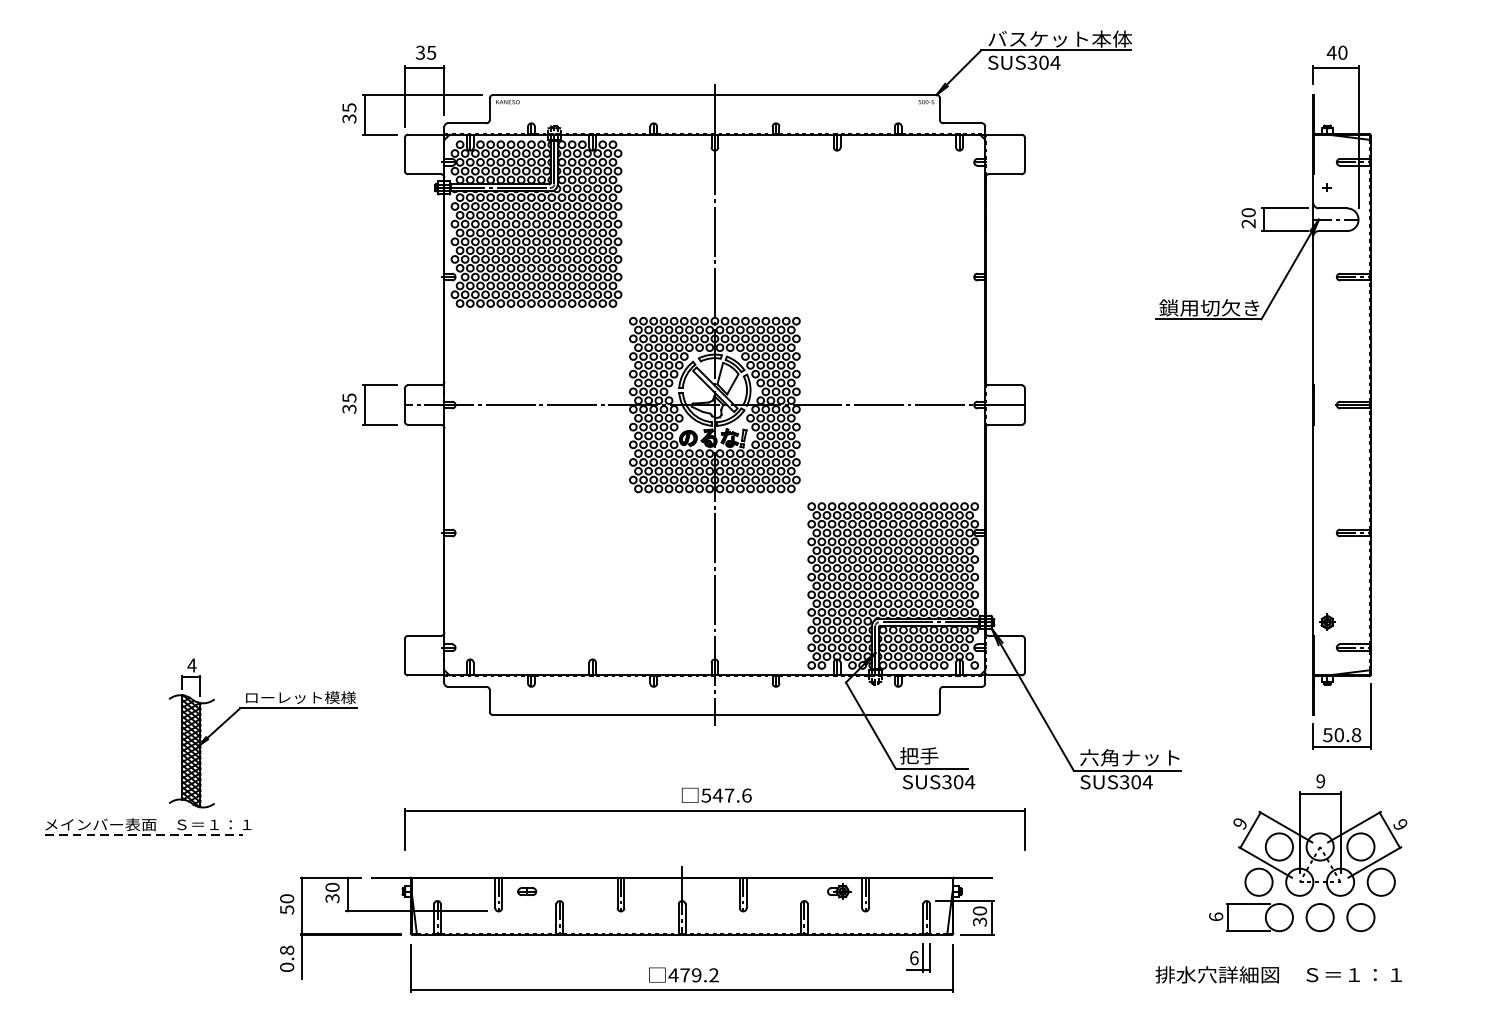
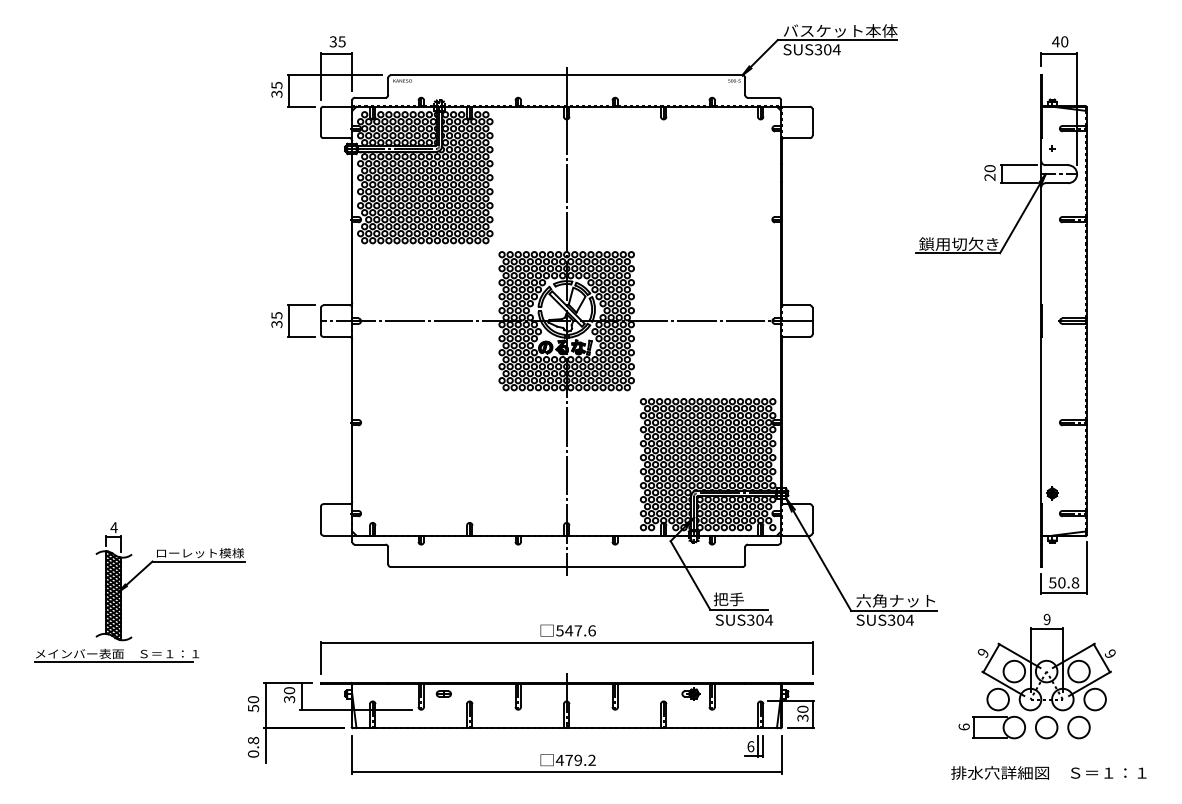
part: (263, 709) -> (170, 562), moved
line: (144, 835) -> (114, 662), dashed -> solid
part: (637, 928) -> (531, 723), moved
text: (1278, 974) -> (1048, 772), moved

